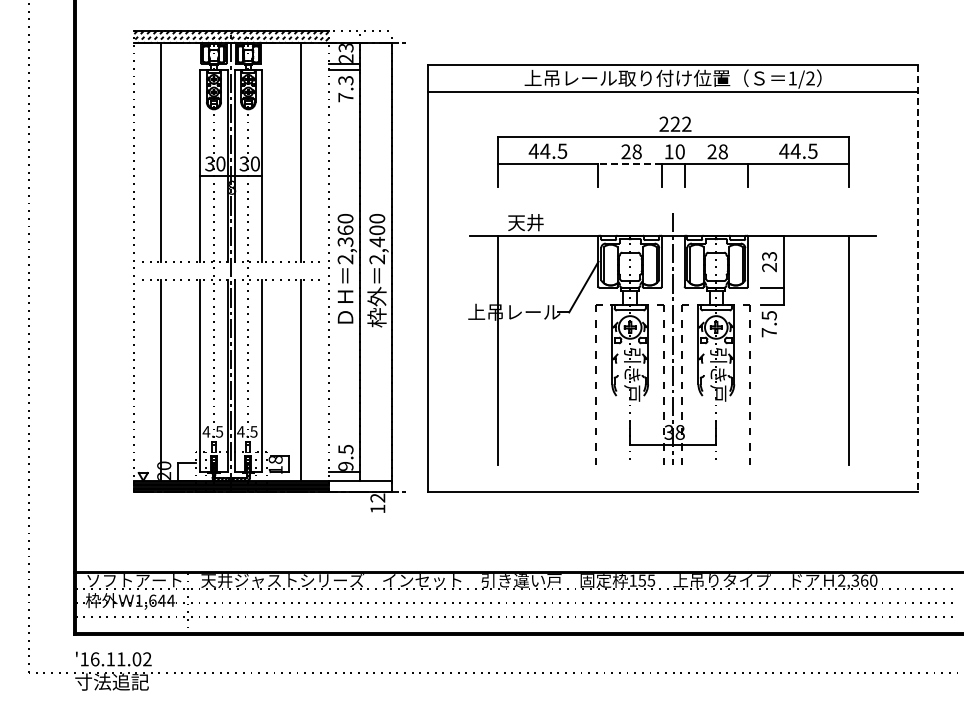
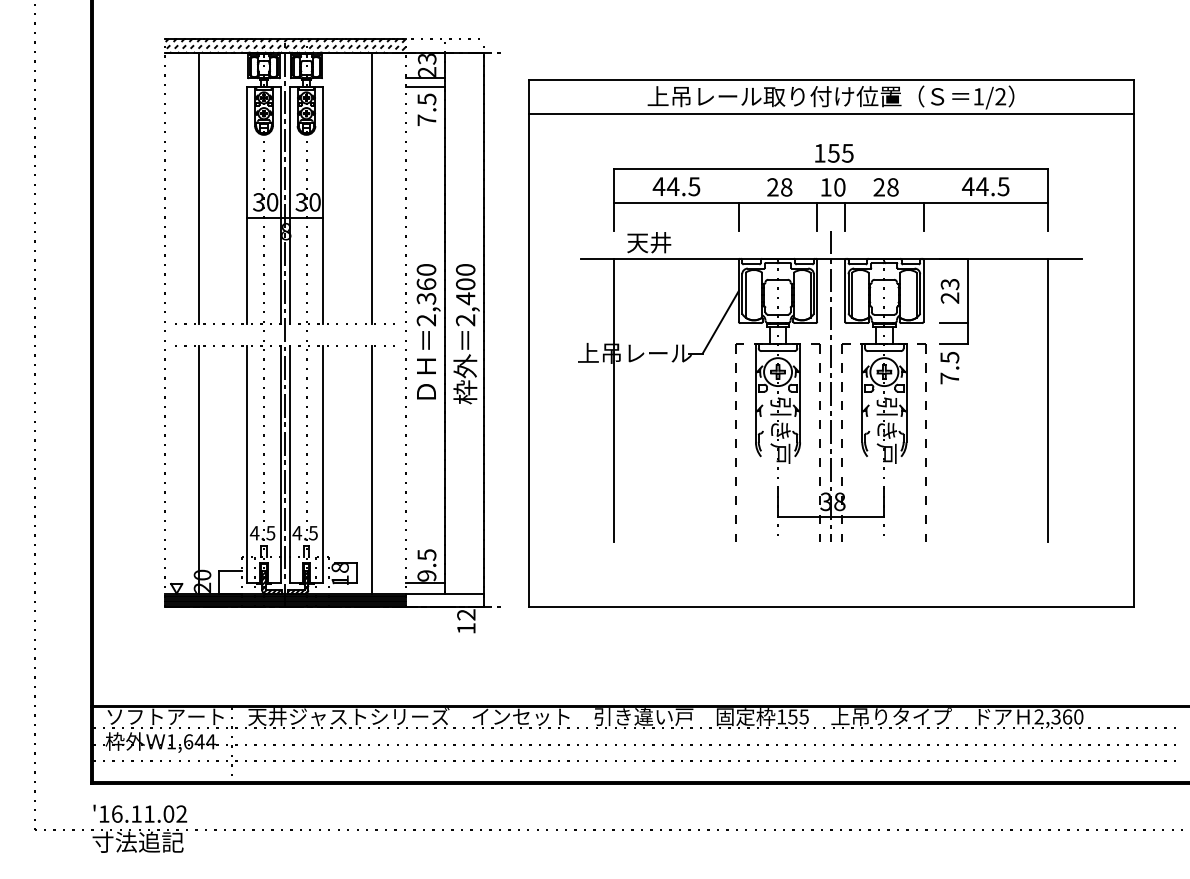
text: (345, 80) -> (426, 99), 7.3 -> 7.5
text: (675, 123) -> (833, 152), 222 -> 155
line: (630, 164) -> (778, 202), dashed -> solid
line: (918, 278) -> (1134, 343), dashed -> solid
part: (672, 339) -> (830, 387), moved

